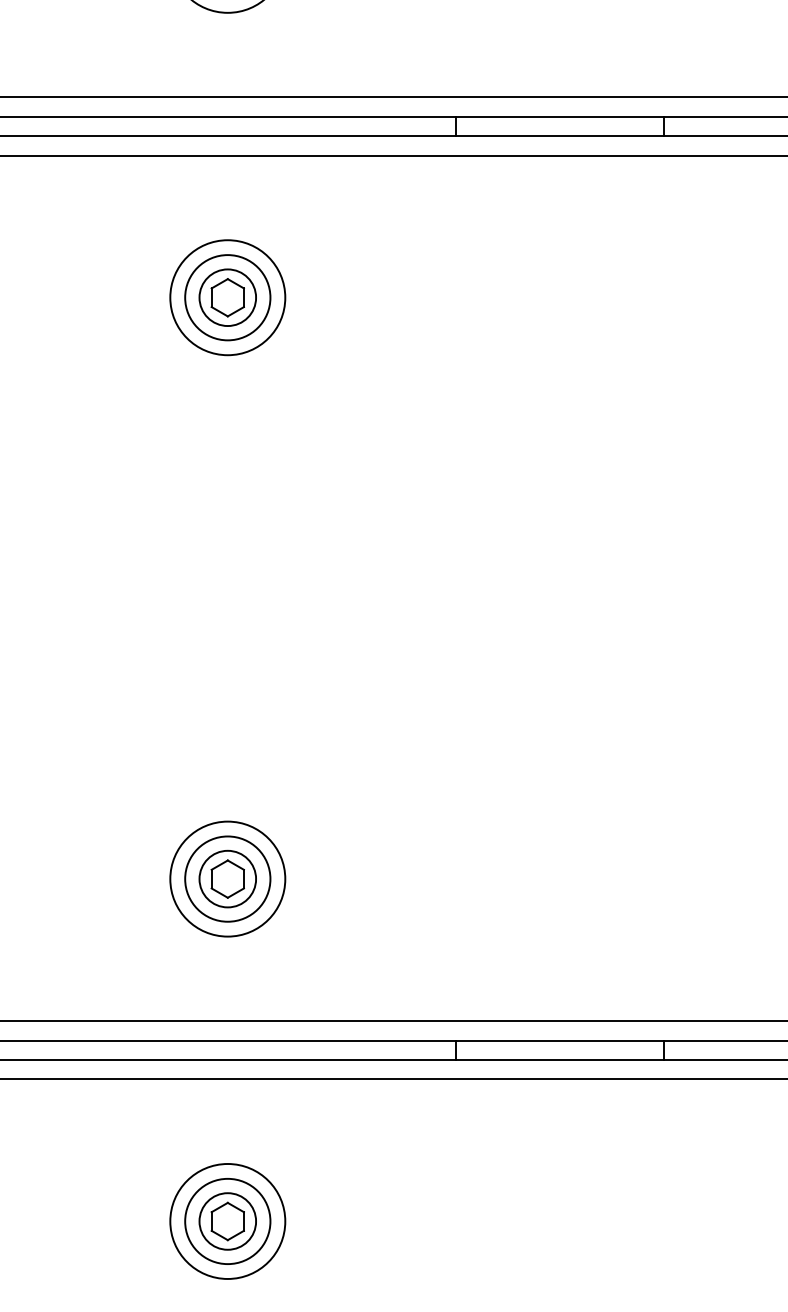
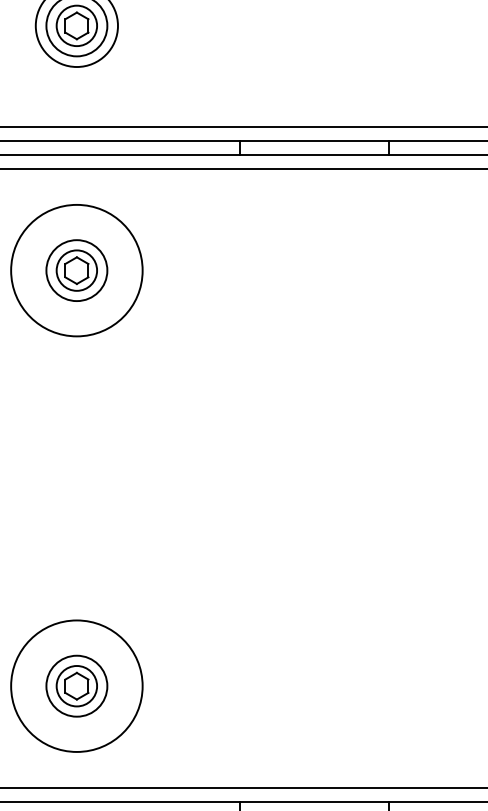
circle: (227, 297) -> (76, 270), size x1.6
circle: (227, 878) -> (76, 685), size x1.6

